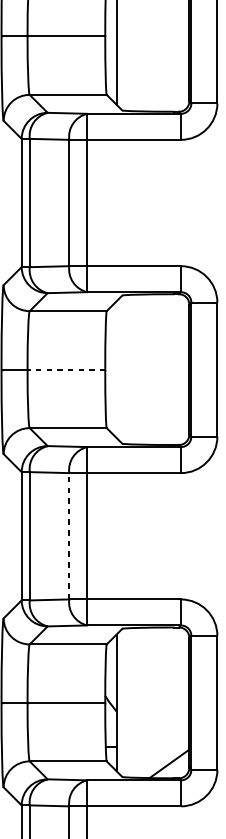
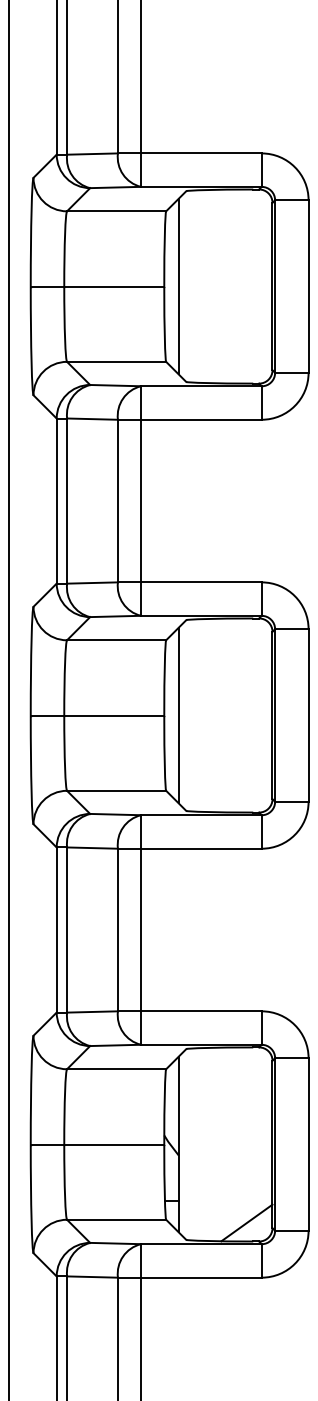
line: (66, 369) -> (114, 715), dashed -> solid
line: (116, 369) -> (178, 715), added
line: (68, 535) -> (117, 929), dashed -> solid

